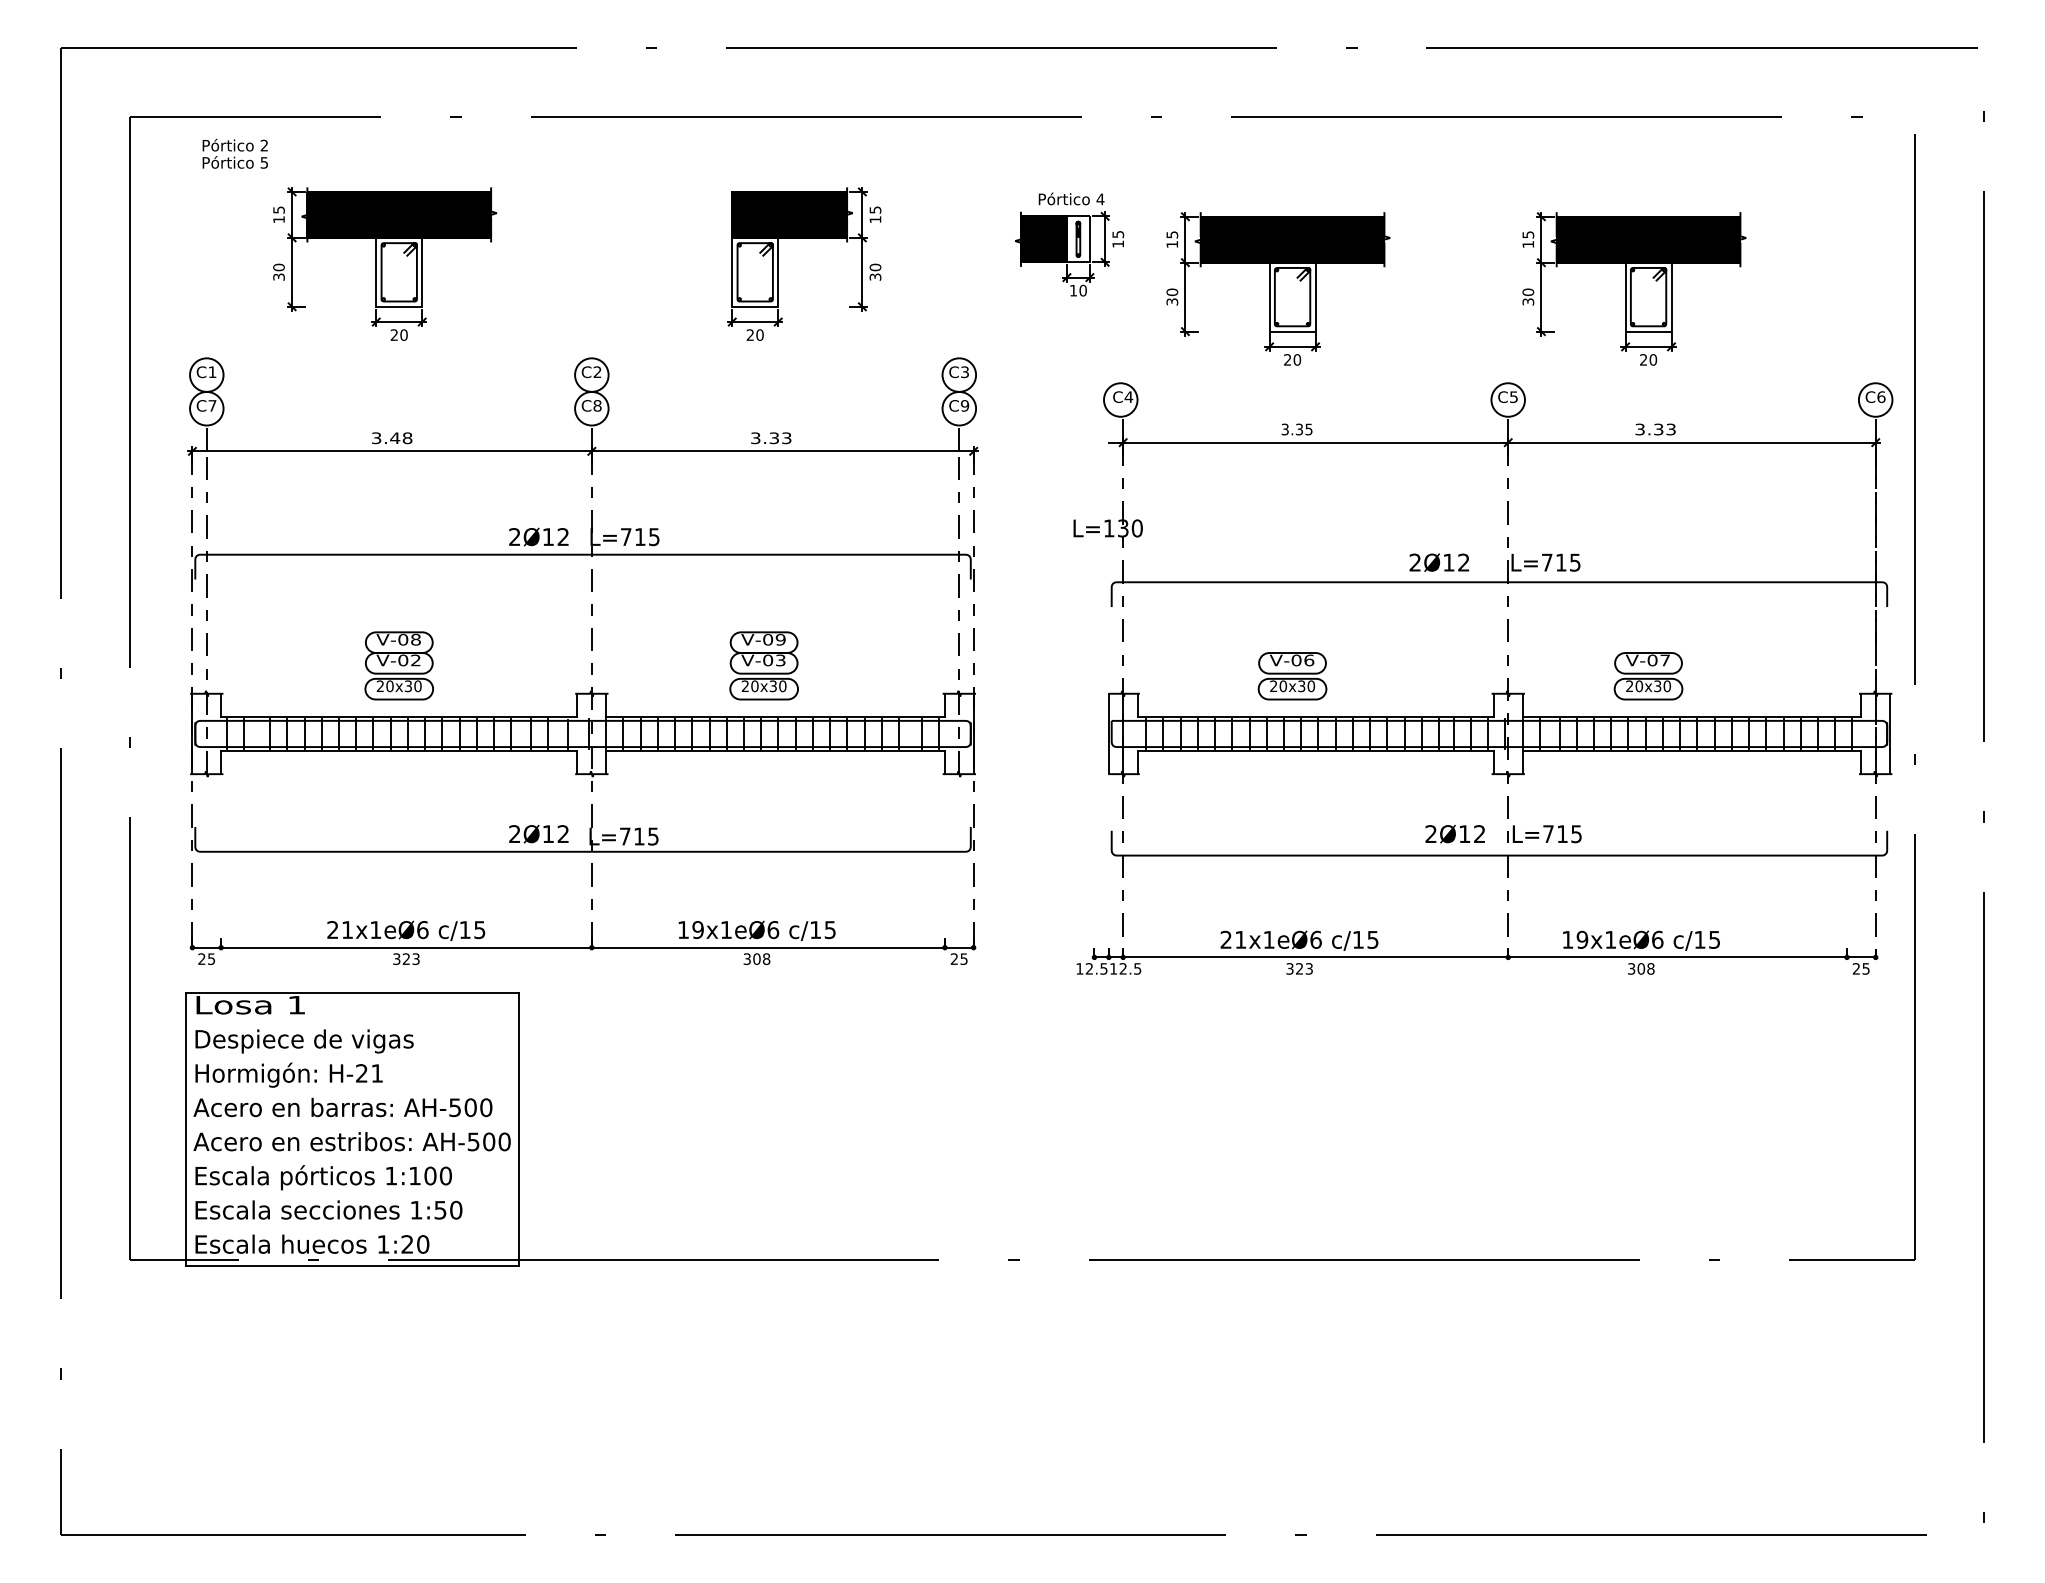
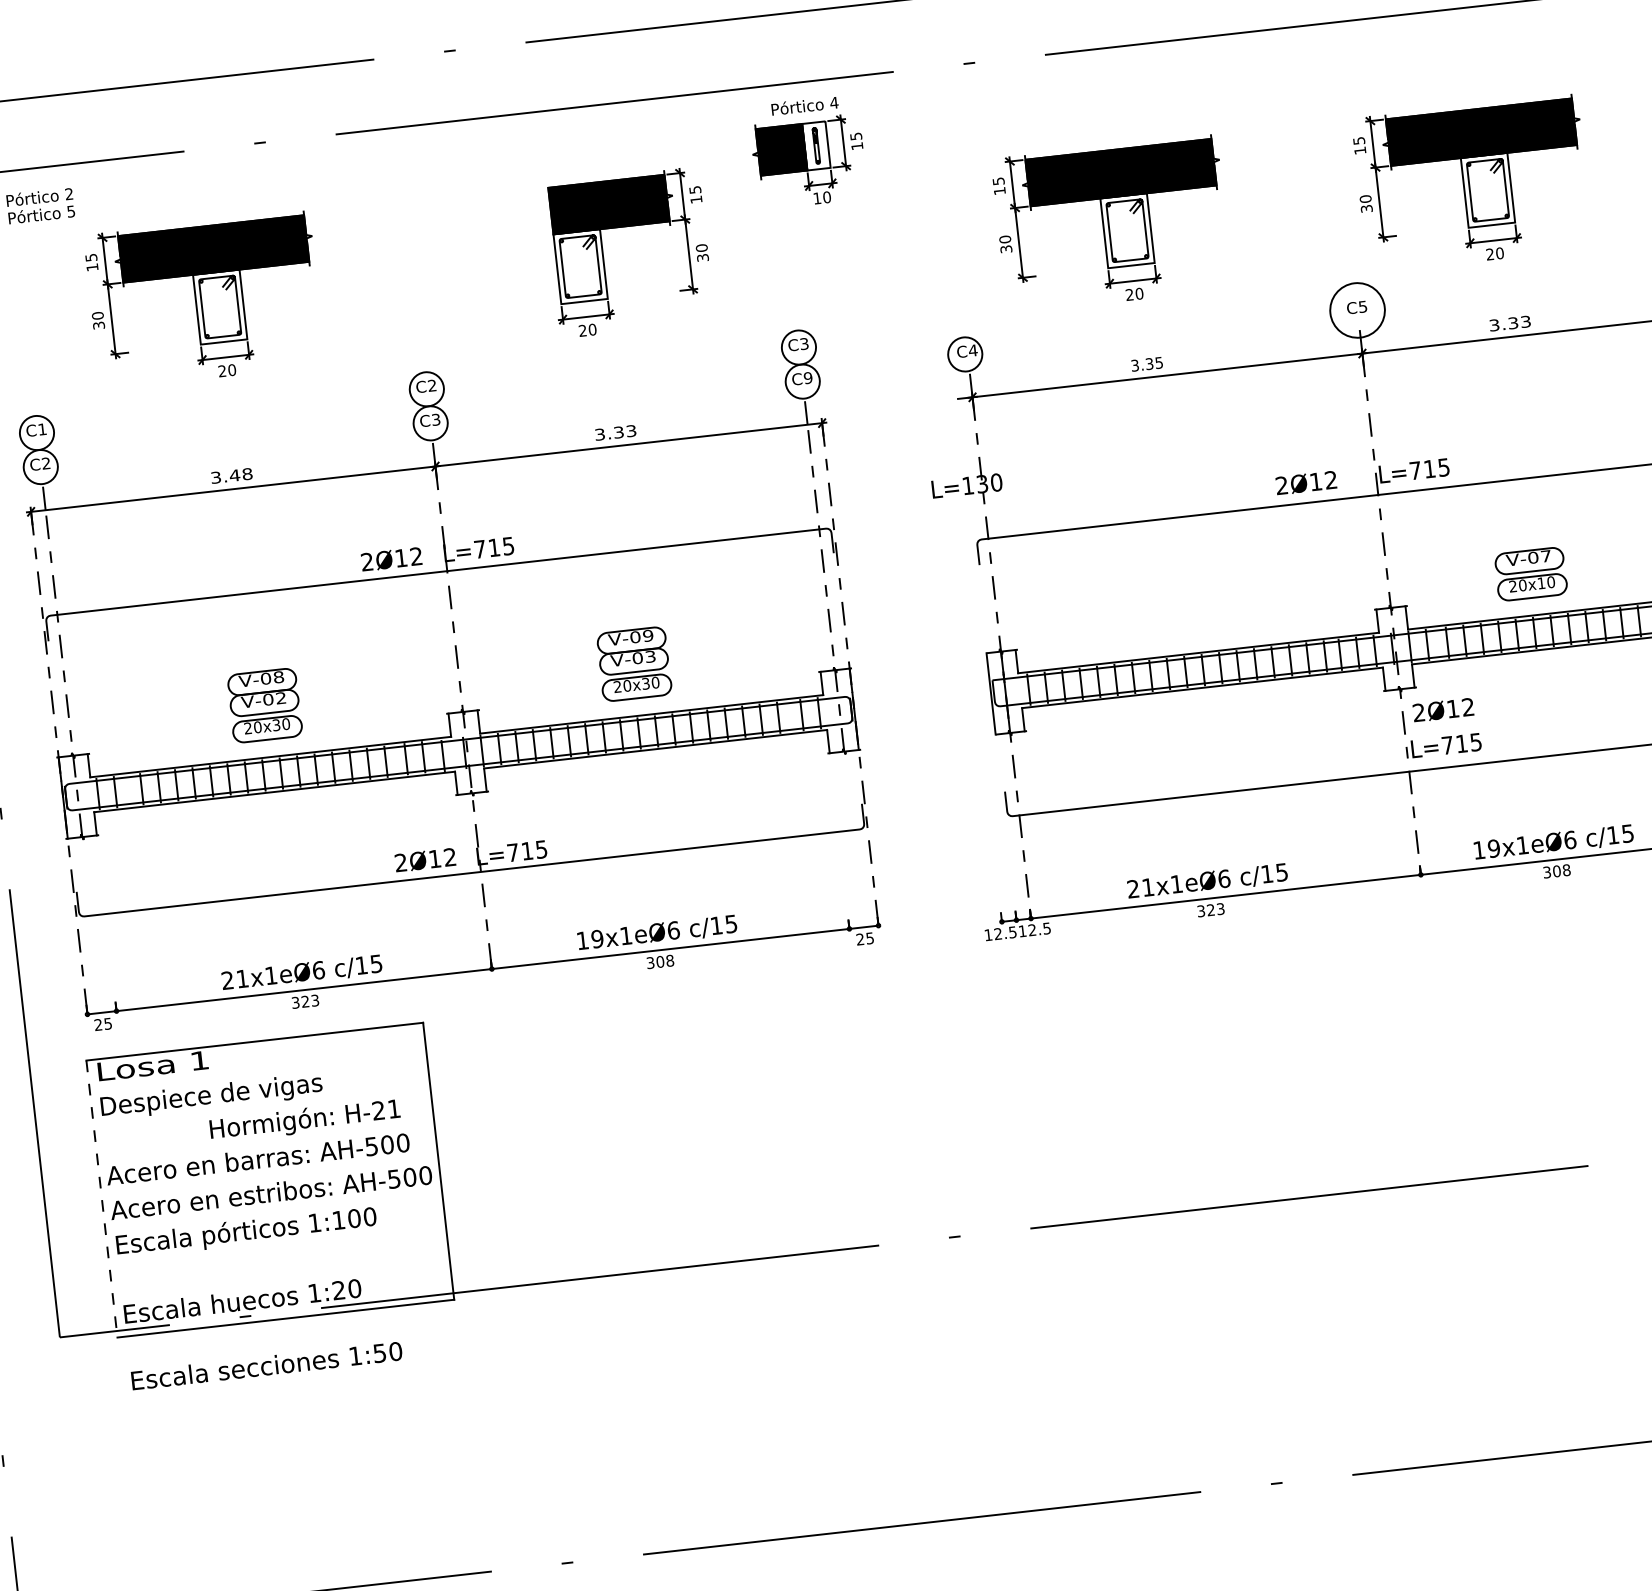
part: (1069, 244) -> (807, 152), moved
circle: (1507, 399) -> (1356, 309), size x1.6
text: (212, 405) -> (46, 463), C7 -> C2
text: (597, 405) -> (436, 419), C8 -> C3
part: (1292, 676) -> (1170, 614), removed
text: (1657, 686) -> (1541, 583), 20x30 -> 20x10
text: (1454, 834) -> (1442, 710), moved
text: (288, 1074) -> (304, 1120), moved
line: (186, 1129) -> (102, 1199), solid -> dashed
text: (328, 1209) -> (266, 1365), moved

